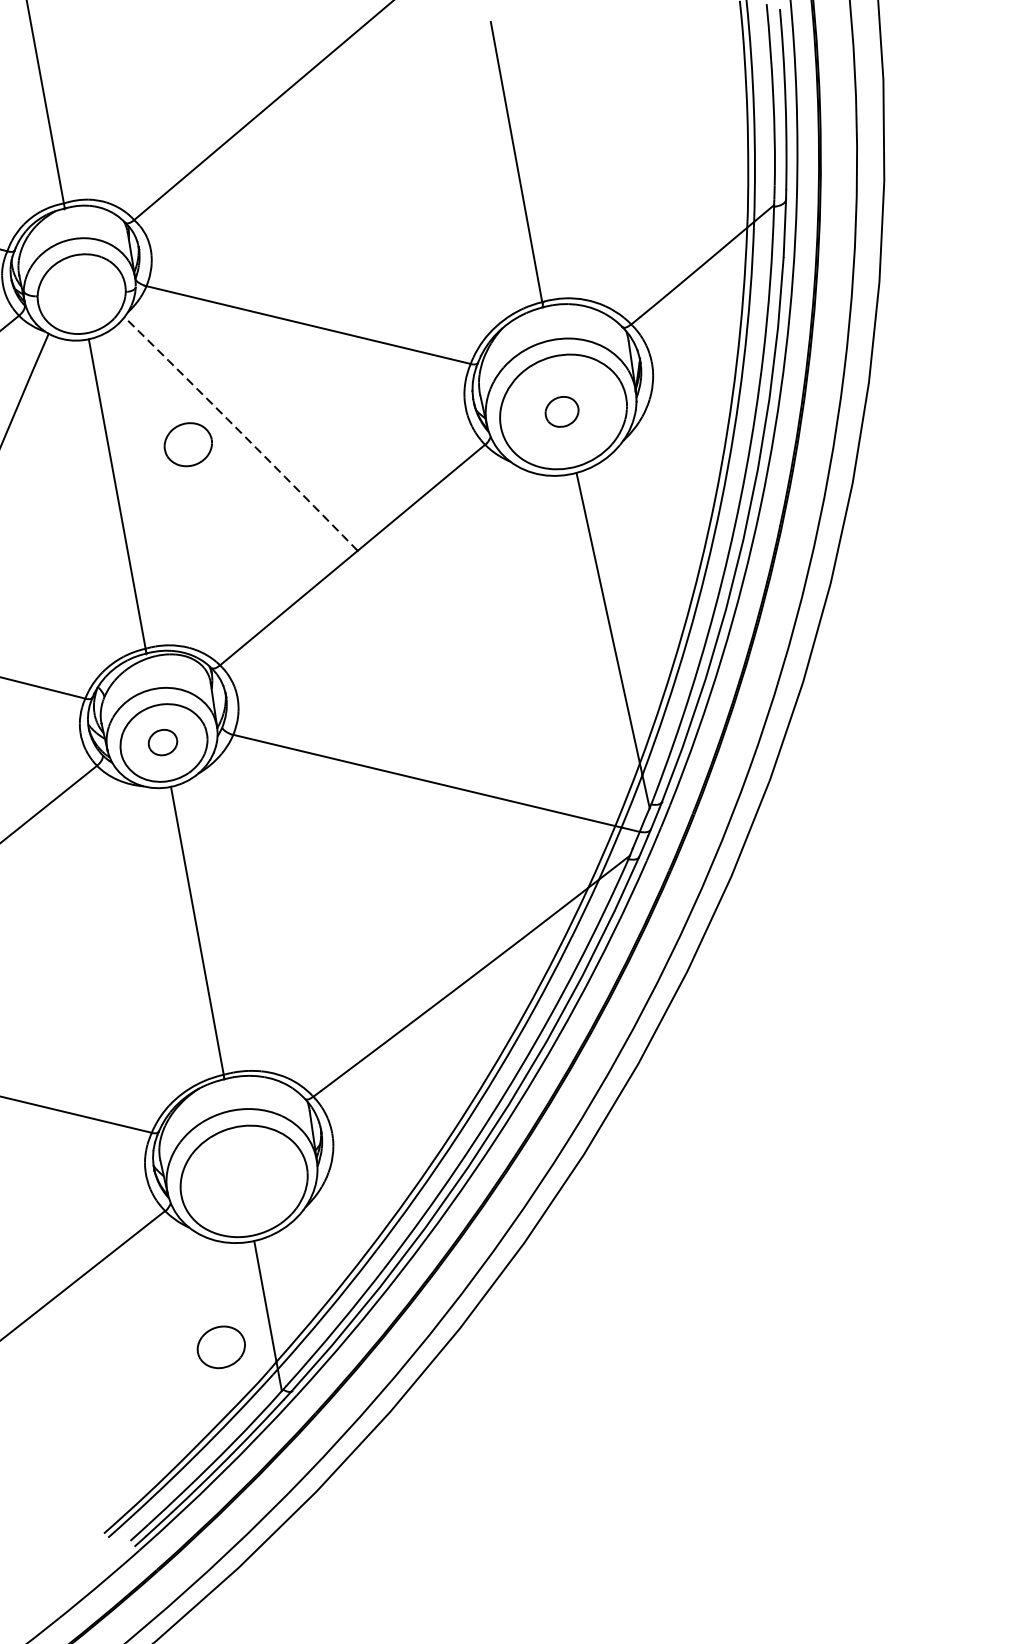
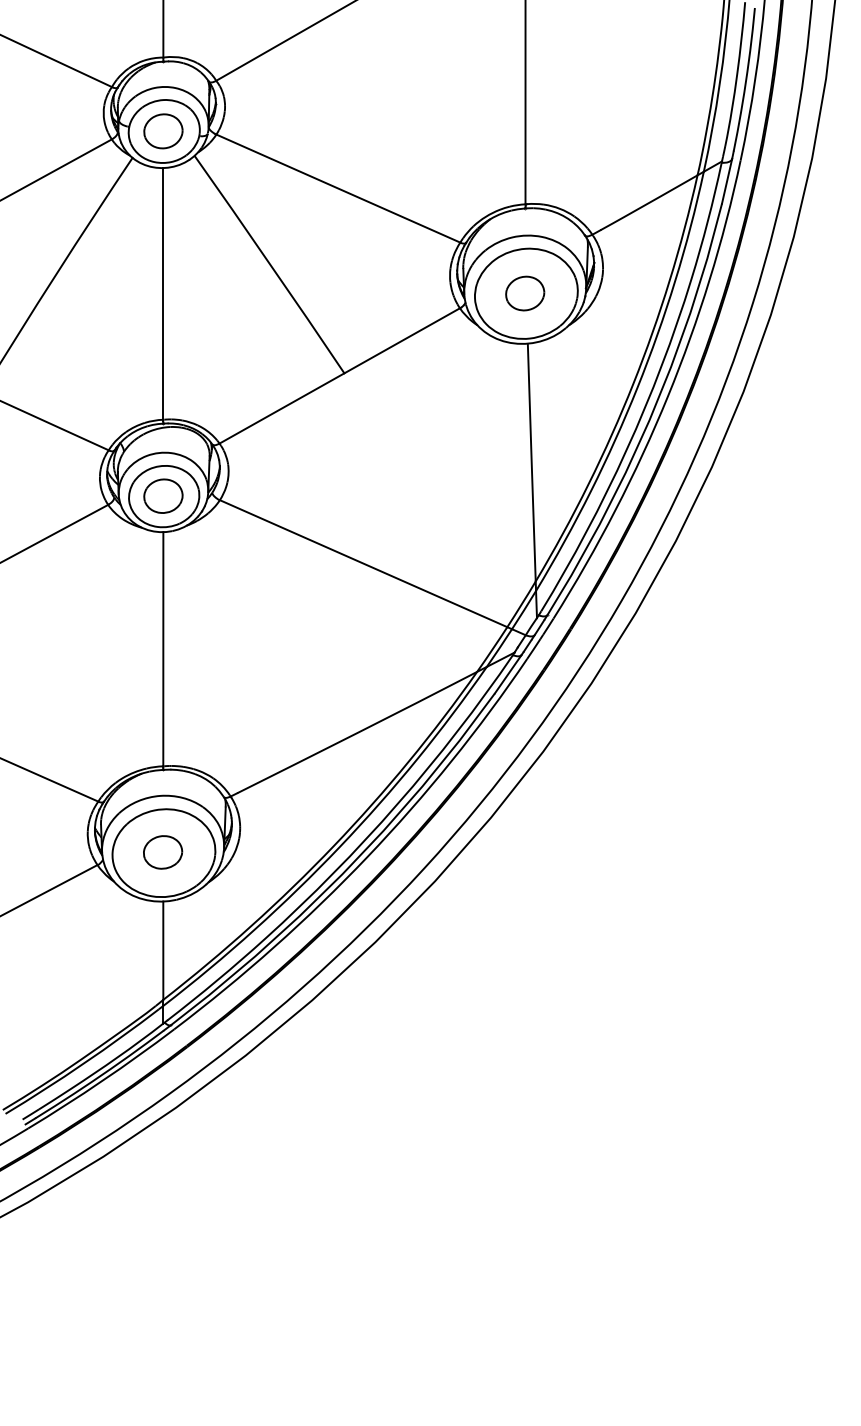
part: (562, 411) -> (525, 293), size x1.43
arc: (242, 433) -> (270, 264), dashed -> solid
part: (188, 444) -> (163, 131), moved
part: (162, 741) -> (163, 495), size x1.67
part: (221, 1347) -> (163, 852), moved

